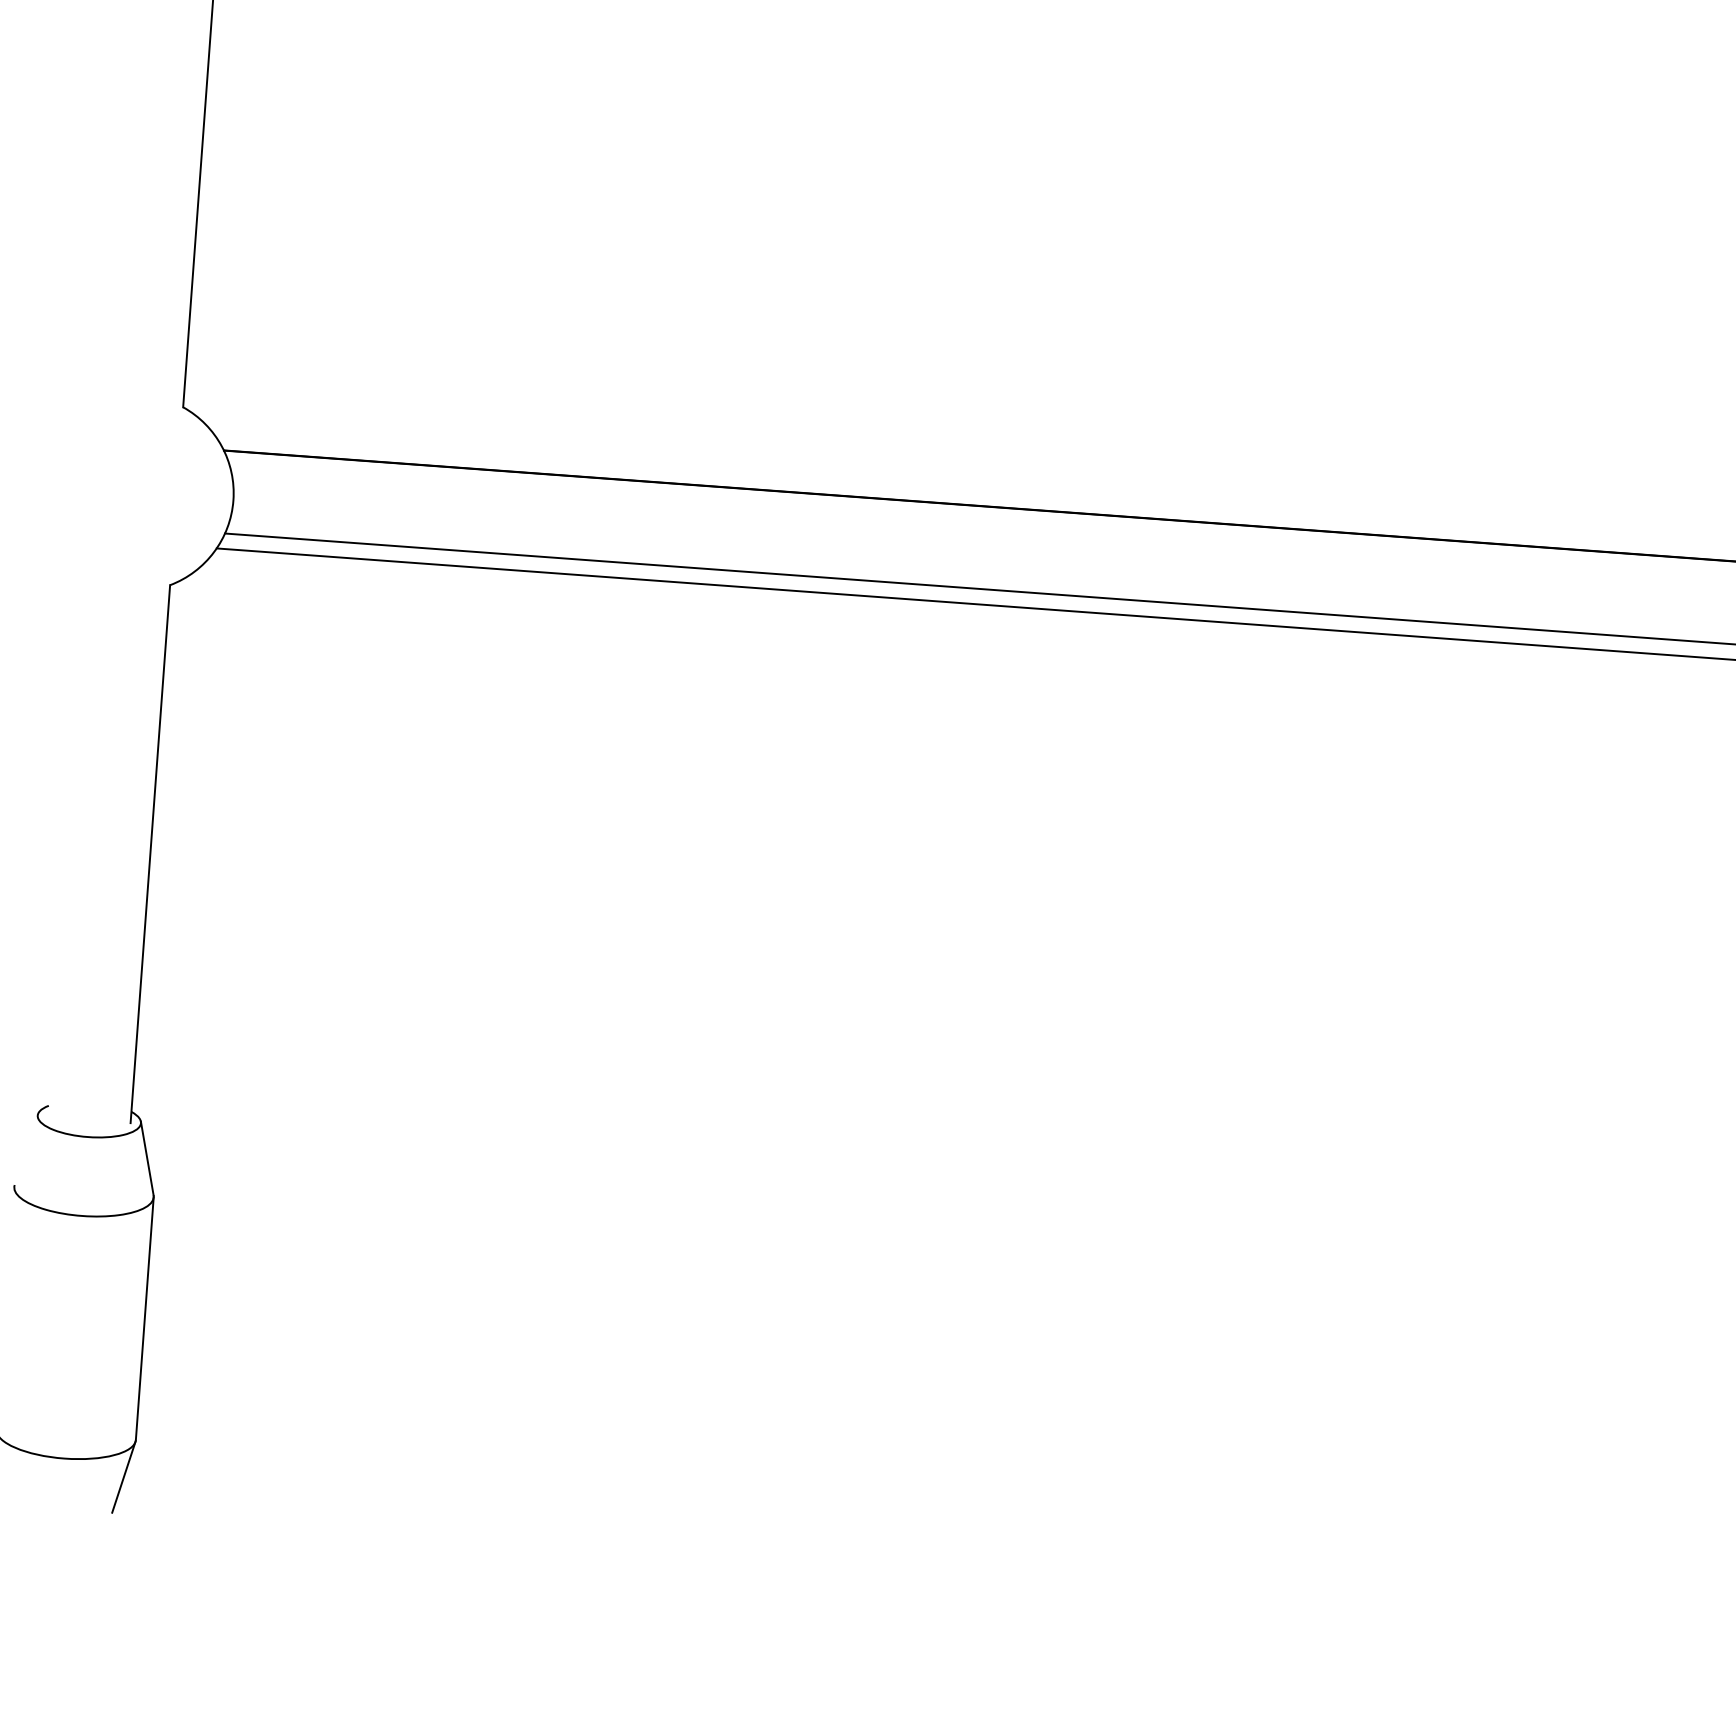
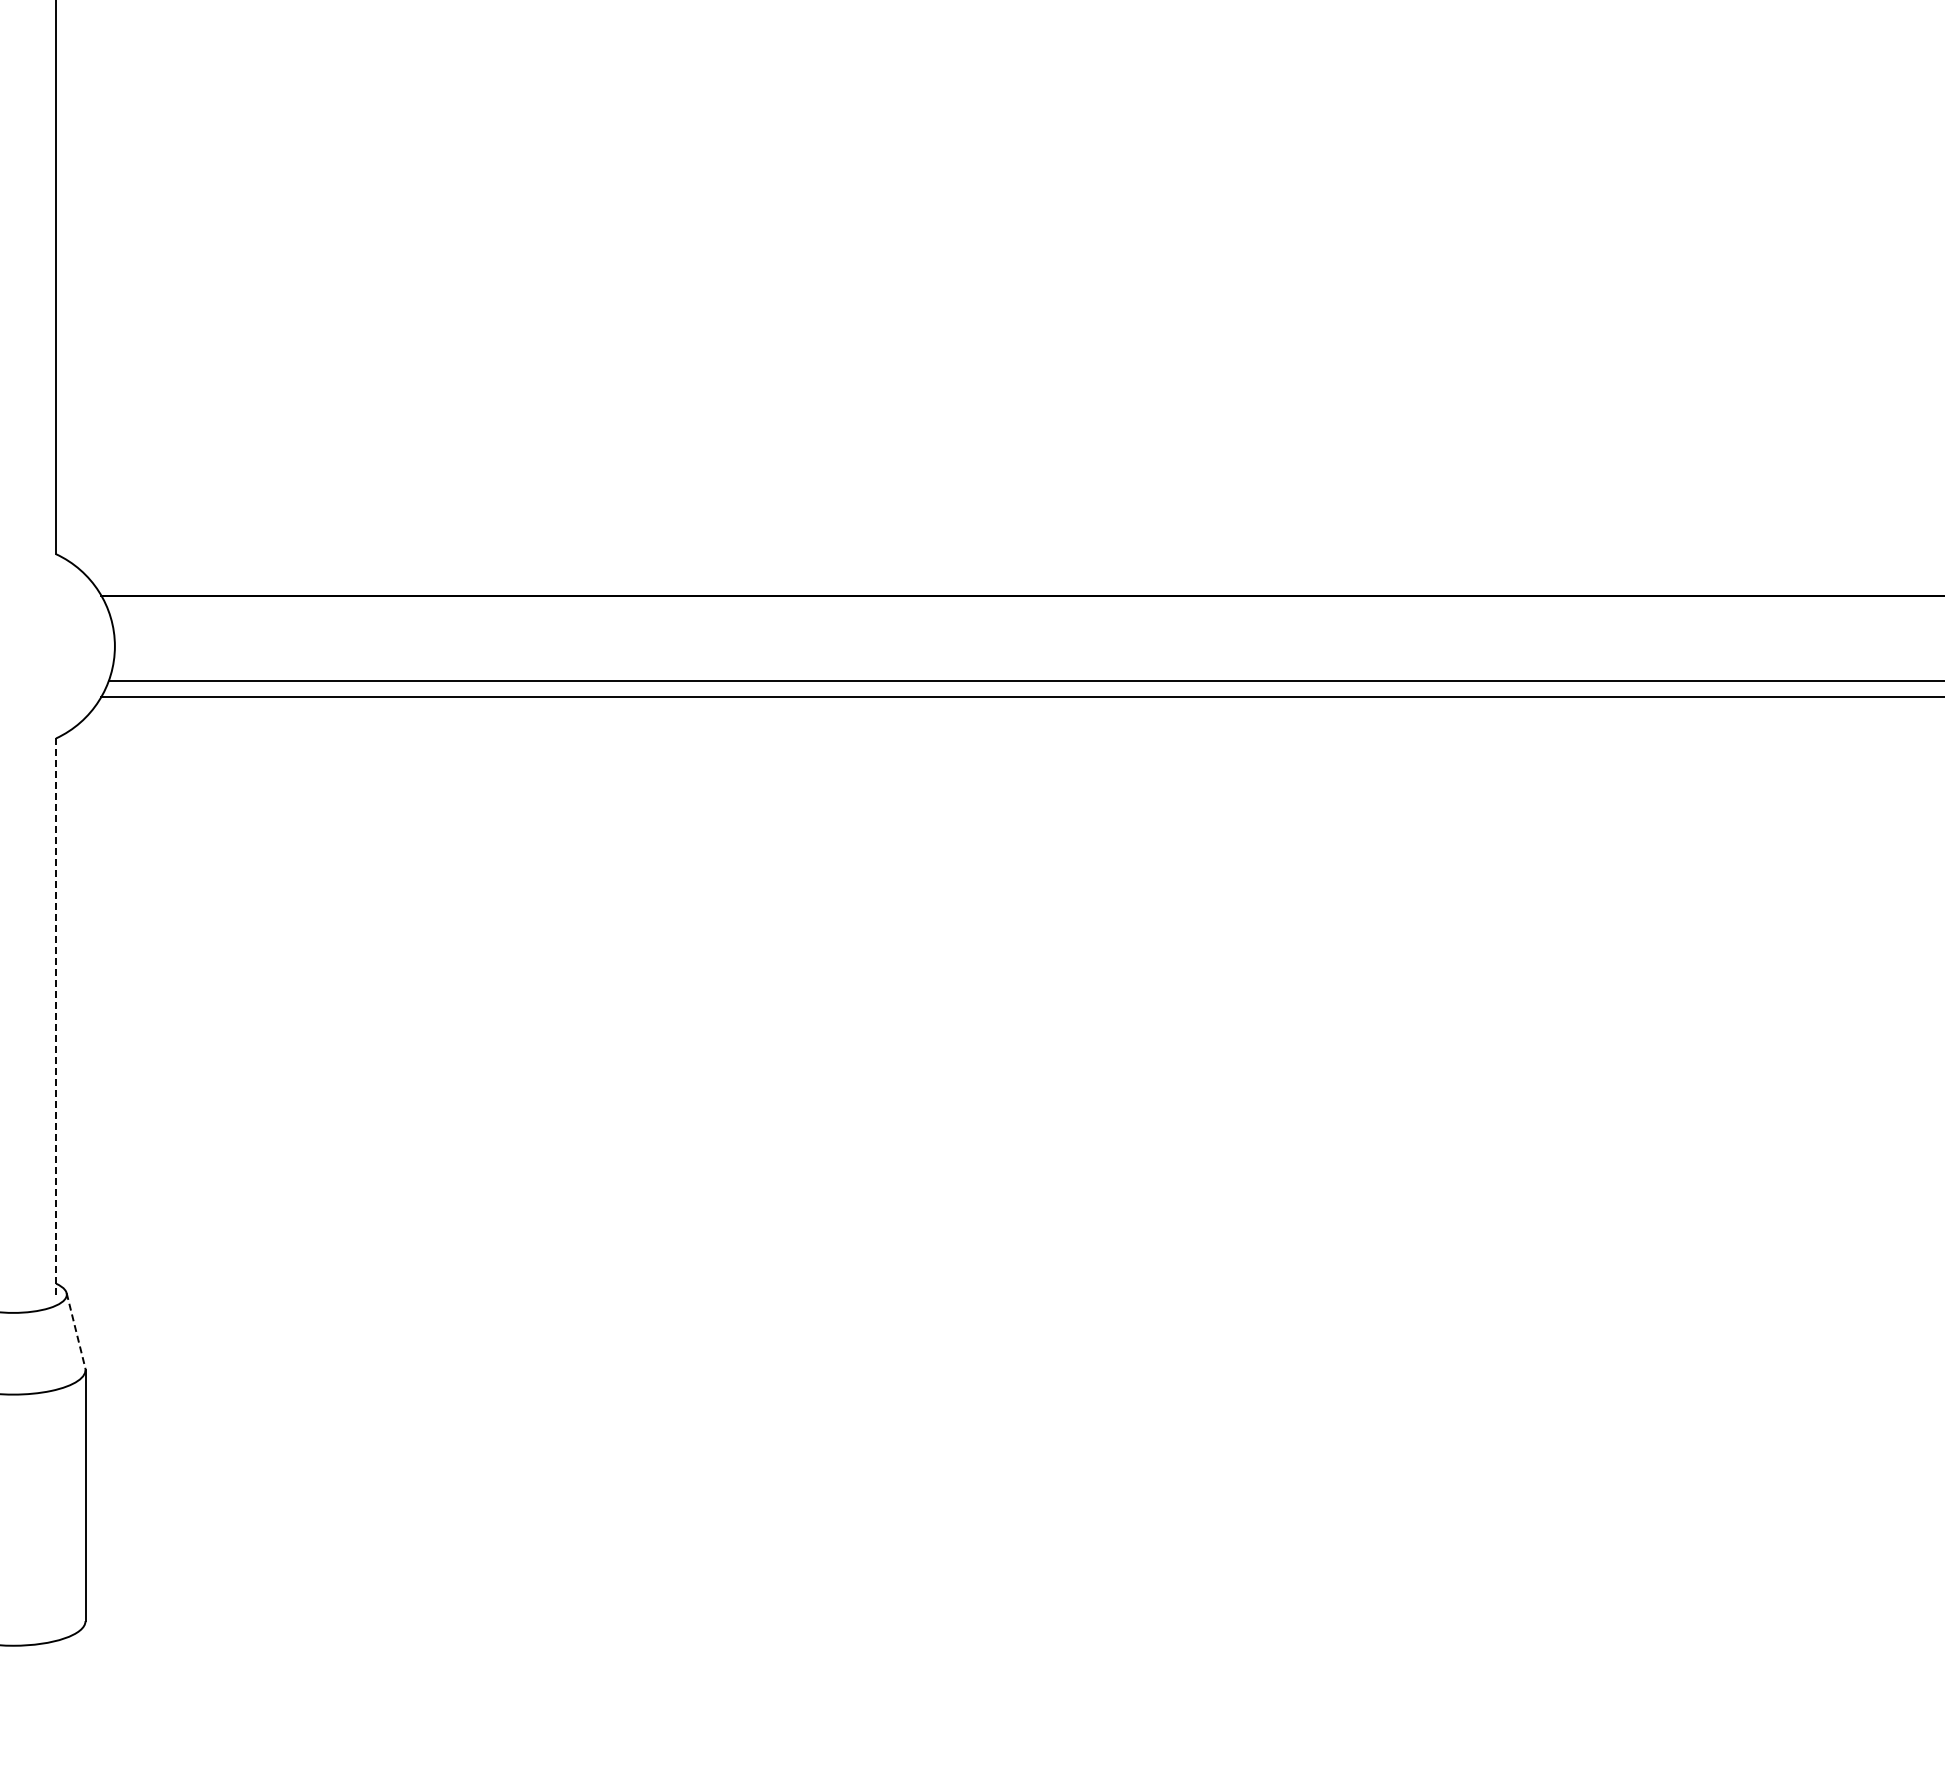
line: (150, 853) -> (56, 1016), solid -> dashed
line: (146, 1158) -> (75, 1330), solid -> dashed
line: (123, 1477) -> (75, 1660), removed

